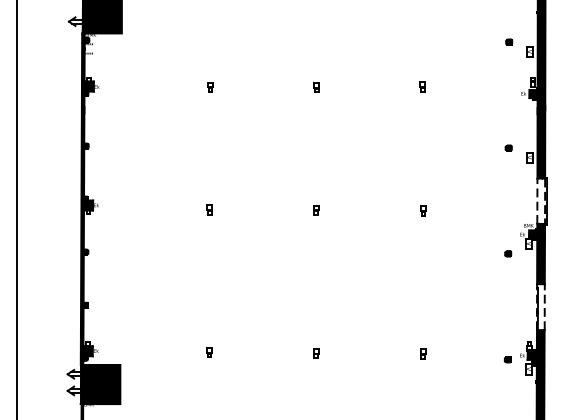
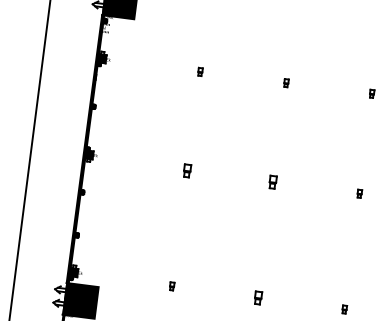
part: (209, 209) -> (186, 170), size x1.6
part: (316, 210) -> (273, 182), size x1.6
part: (316, 353) -> (258, 298), size x1.6

